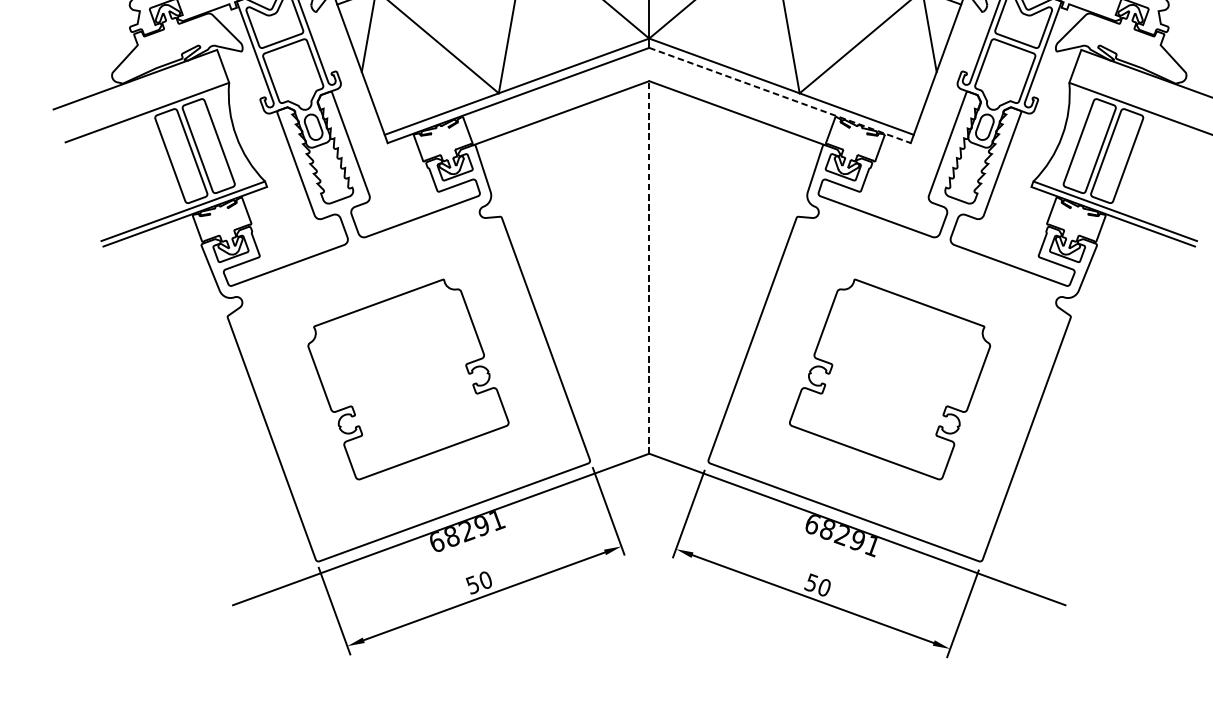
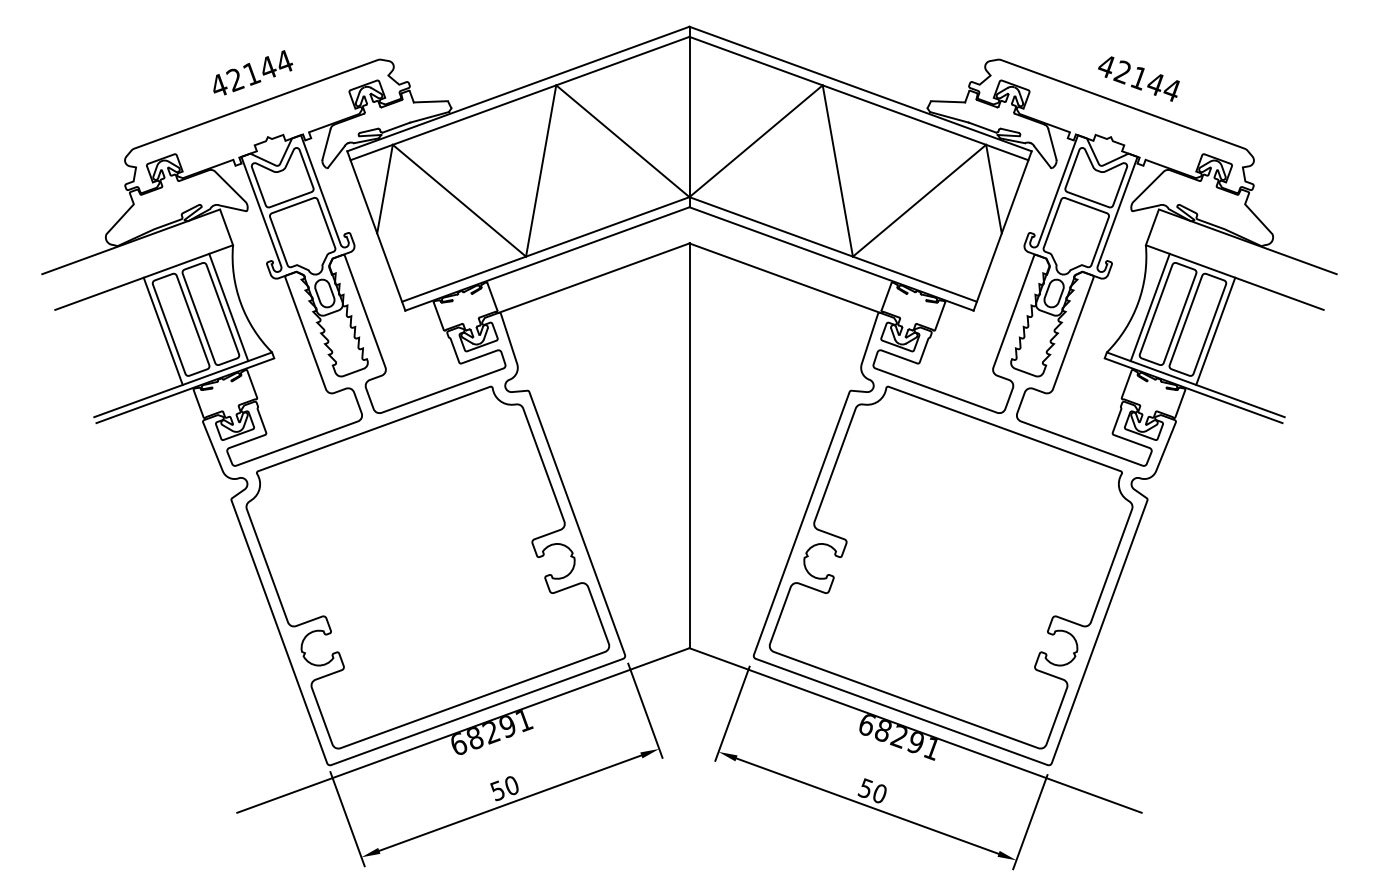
line: (780, 95) -> (832, 259), dashed -> solid
line: (224, 140) -> (228, 307), added
line: (1072, 140) -> (1149, 307), added
line: (164, 161) -> (162, 330), added
line: (1133, 161) -> (1215, 330), added
line: (649, 267) -> (689, 445), dashed -> solid
part: (408, 379) -> (427, 567), size x1.67
part: (889, 379) -> (950, 567), size x1.67

